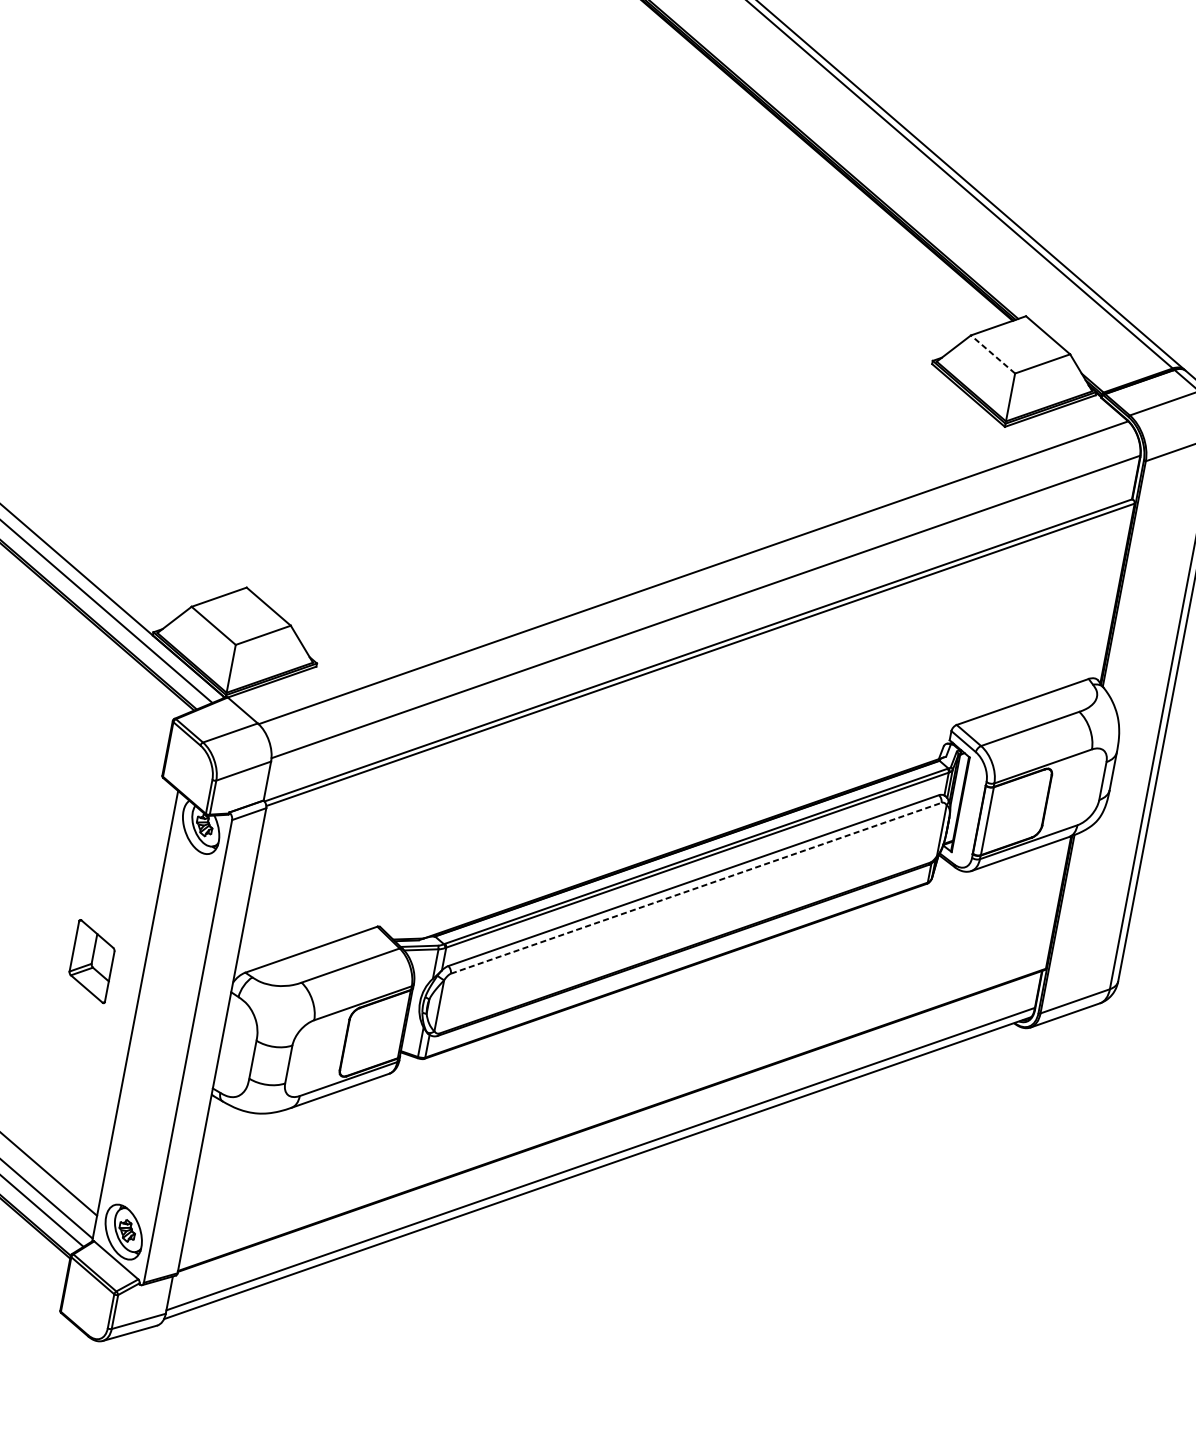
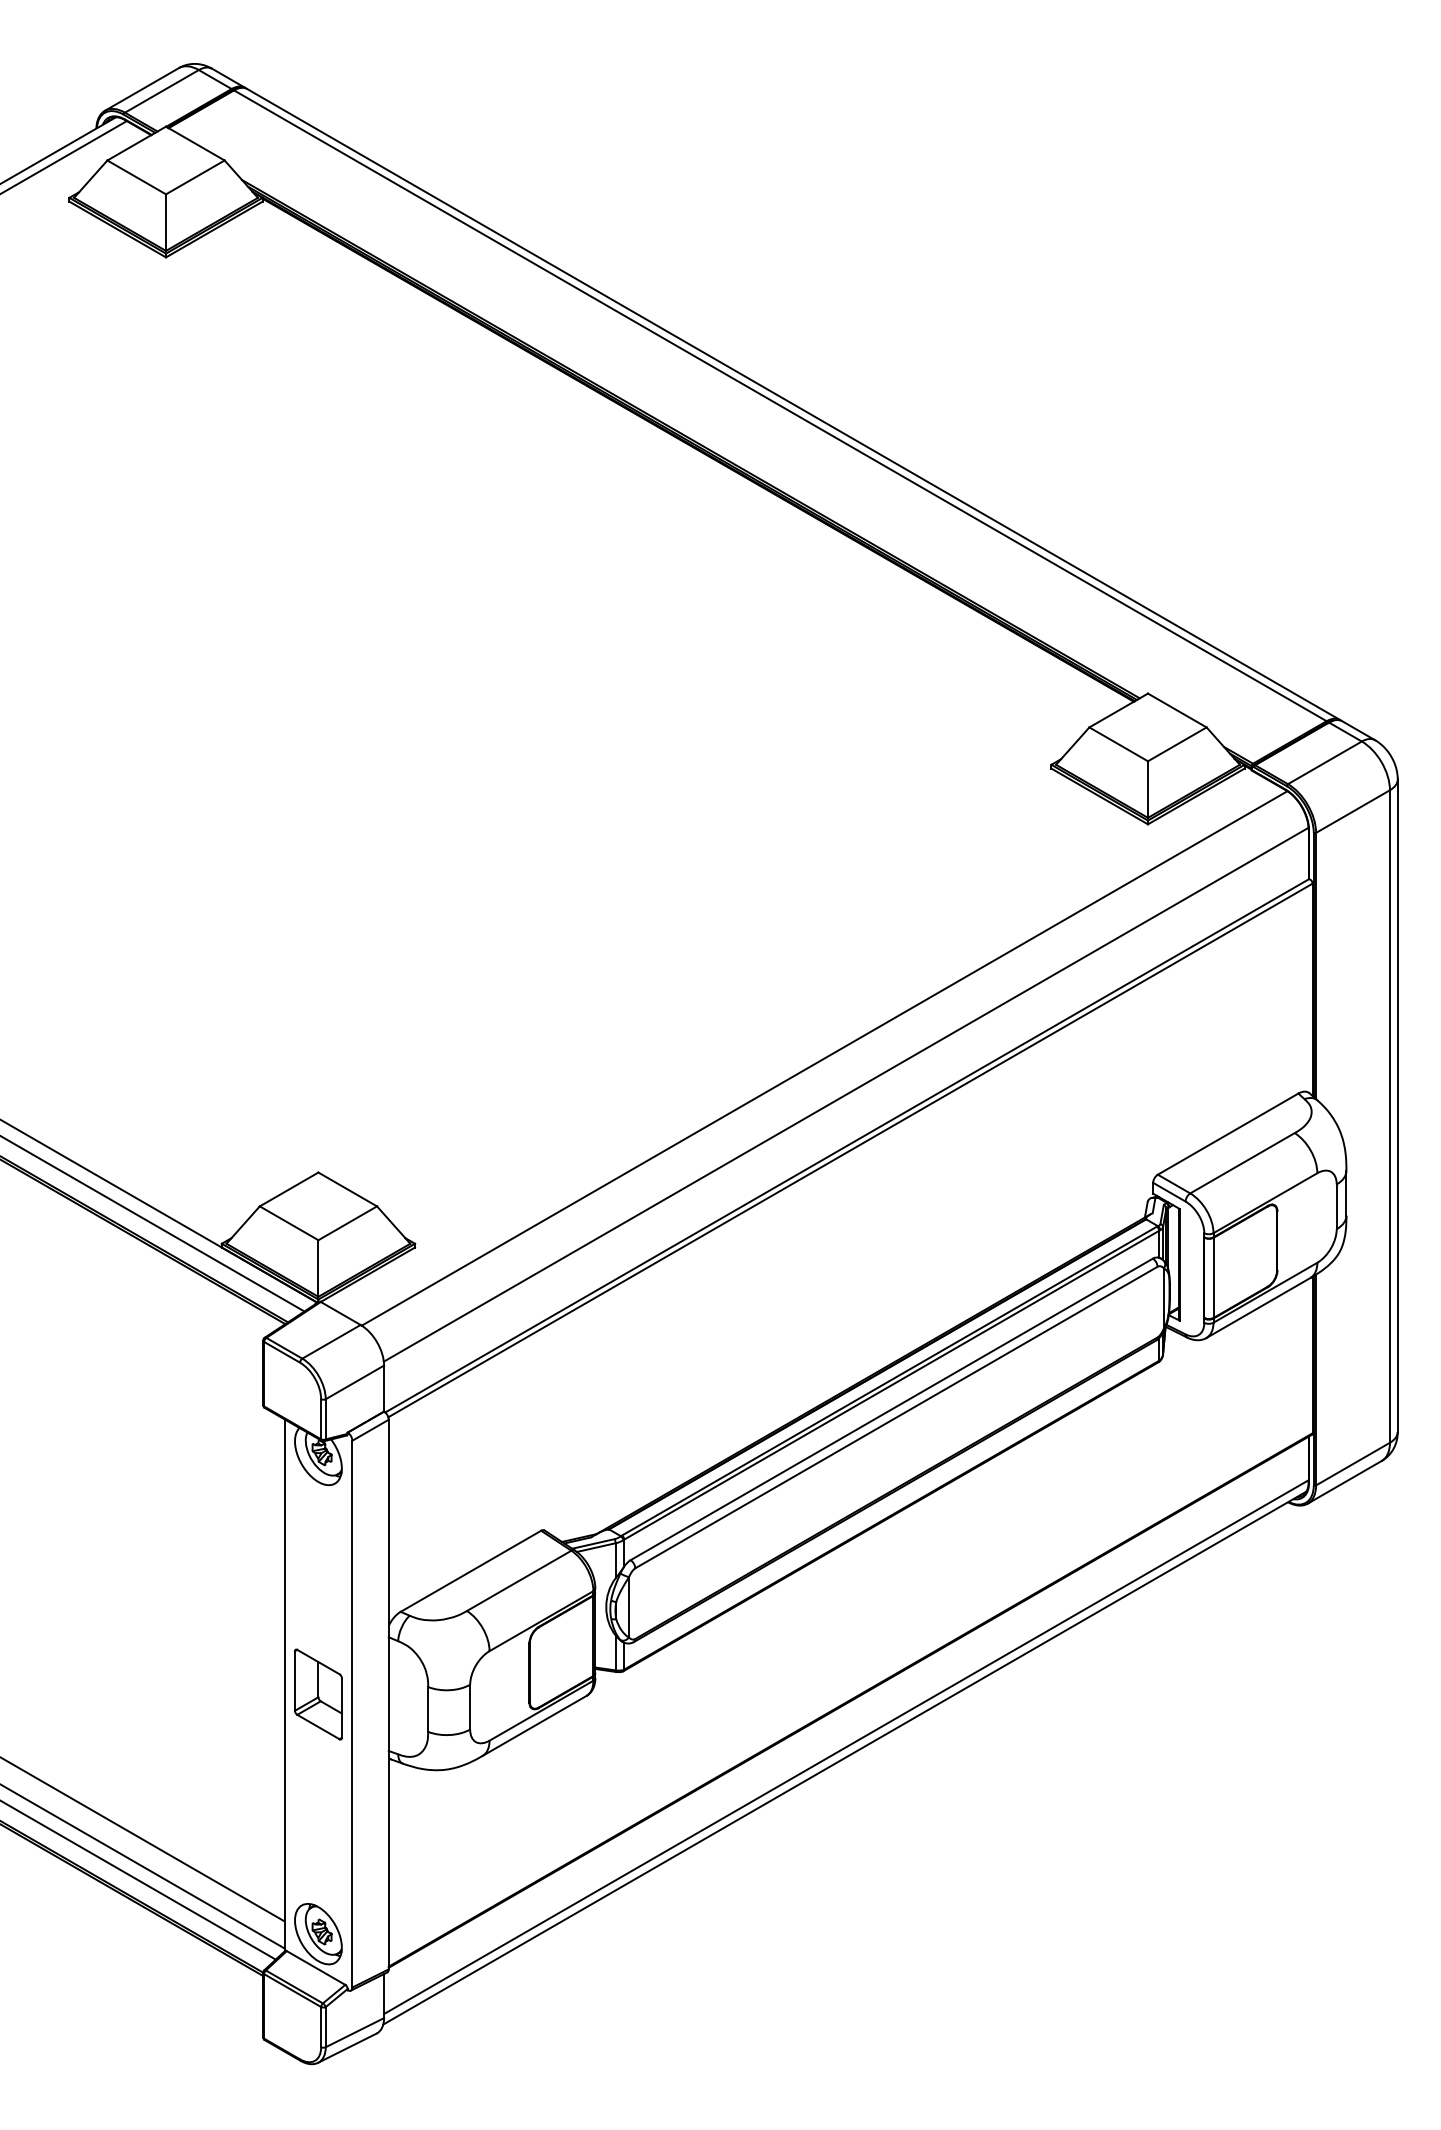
line: (992, 354) -> (1118, 744), dashed -> solid
line: (696, 888) -> (896, 1417), dashed -> solid
part: (92, 961) -> (318, 1694), moved

